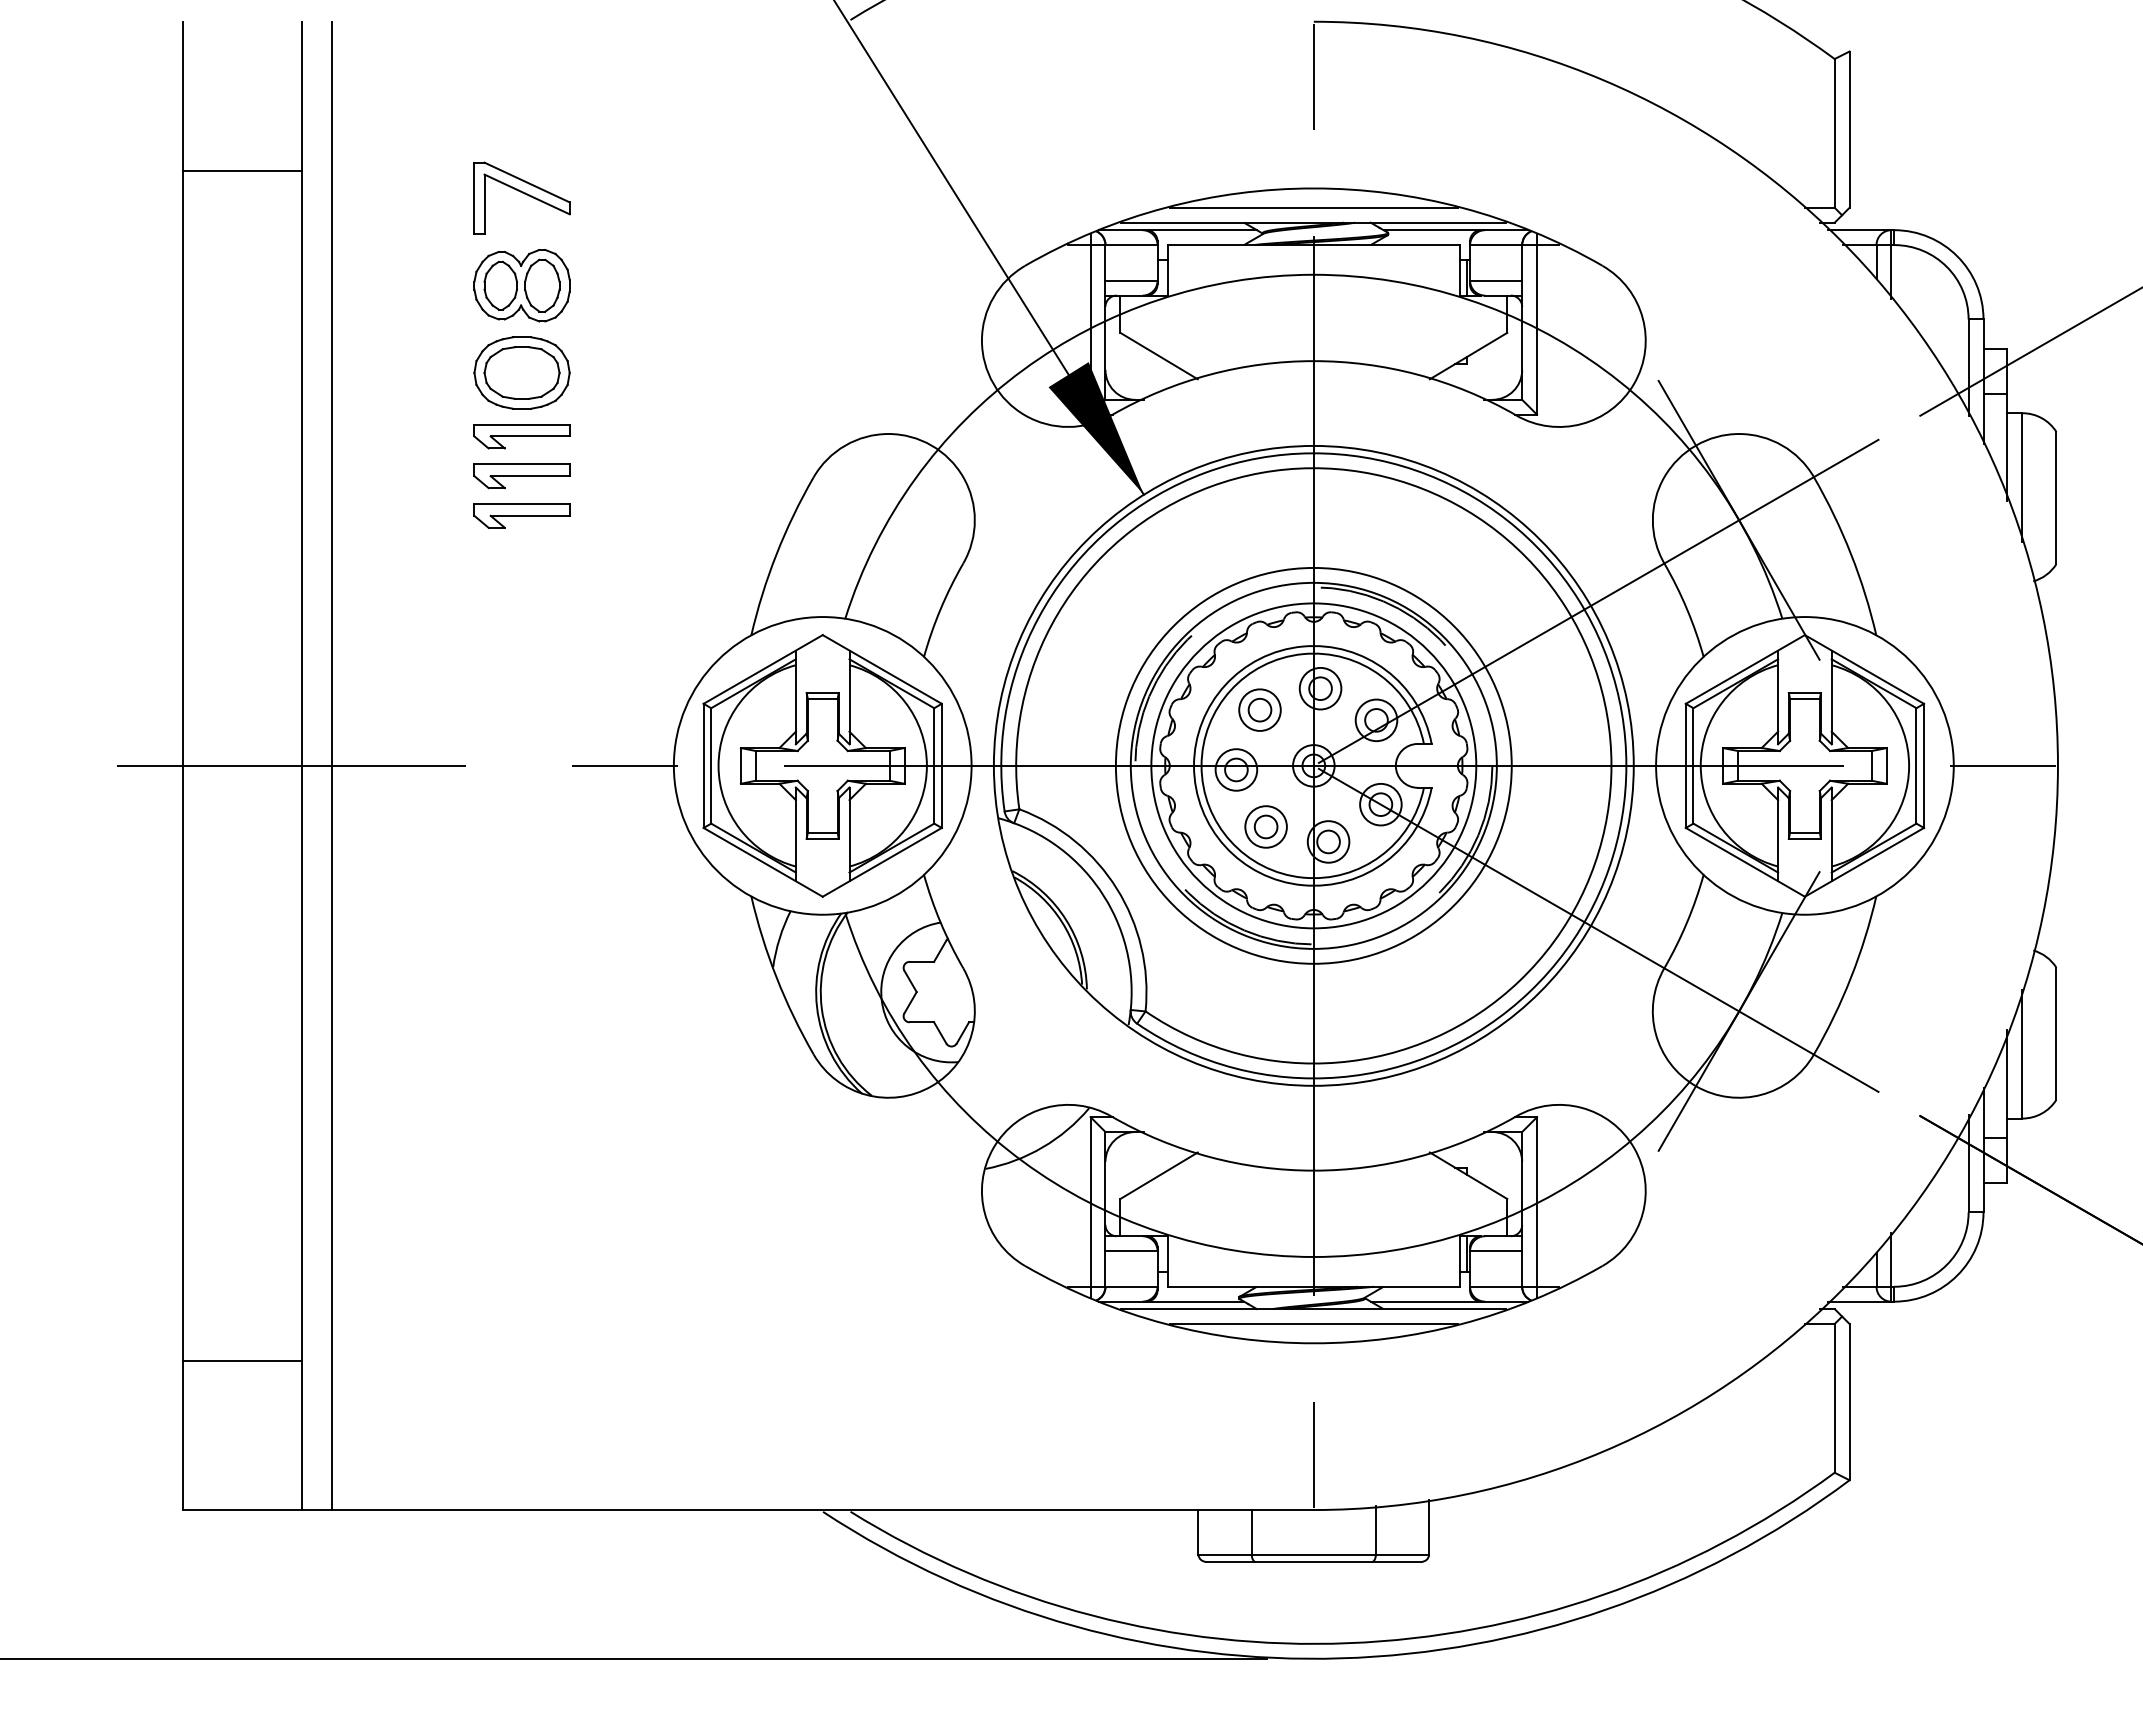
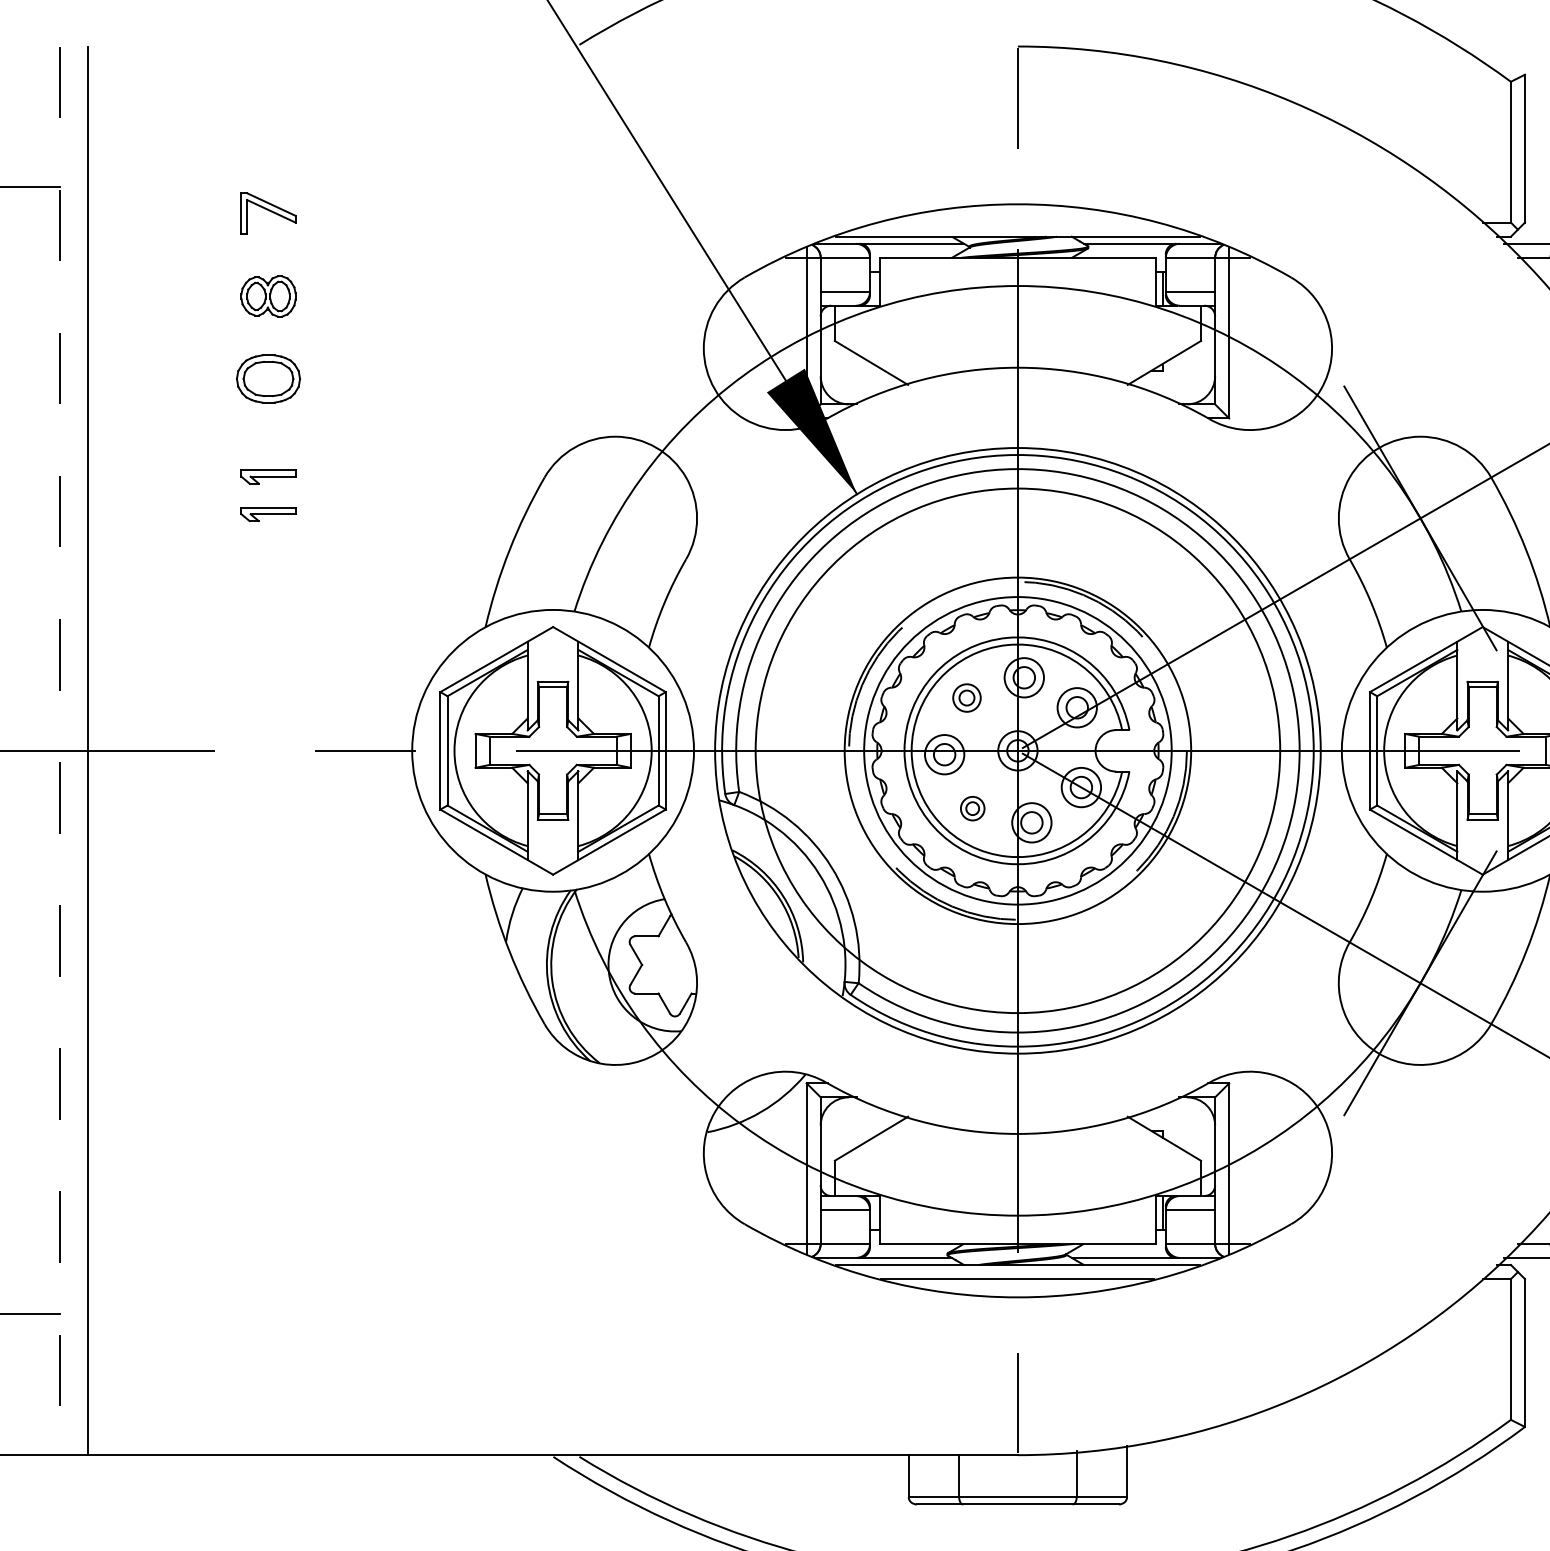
part: (521, 197) -> (267, 212), size x0.6
line: (1313, 207) -> (1017, 222), removed
part: (521, 285) -> (267, 296), size x0.6
part: (521, 372) -> (267, 378), size x0.7
part: (521, 436) -> (267, 439), removed
part: (521, 476) -> (267, 476), size x0.6
part: (521, 515) -> (267, 513), size x0.6
part: (1259, 709) -> (966, 697), size x0.7
circle: (1313, 765) -> (1017, 750), size x1.4
line: (301, 766) -> (59, 751), solid -> dashed
part: (1265, 826) -> (972, 808), size x0.6

